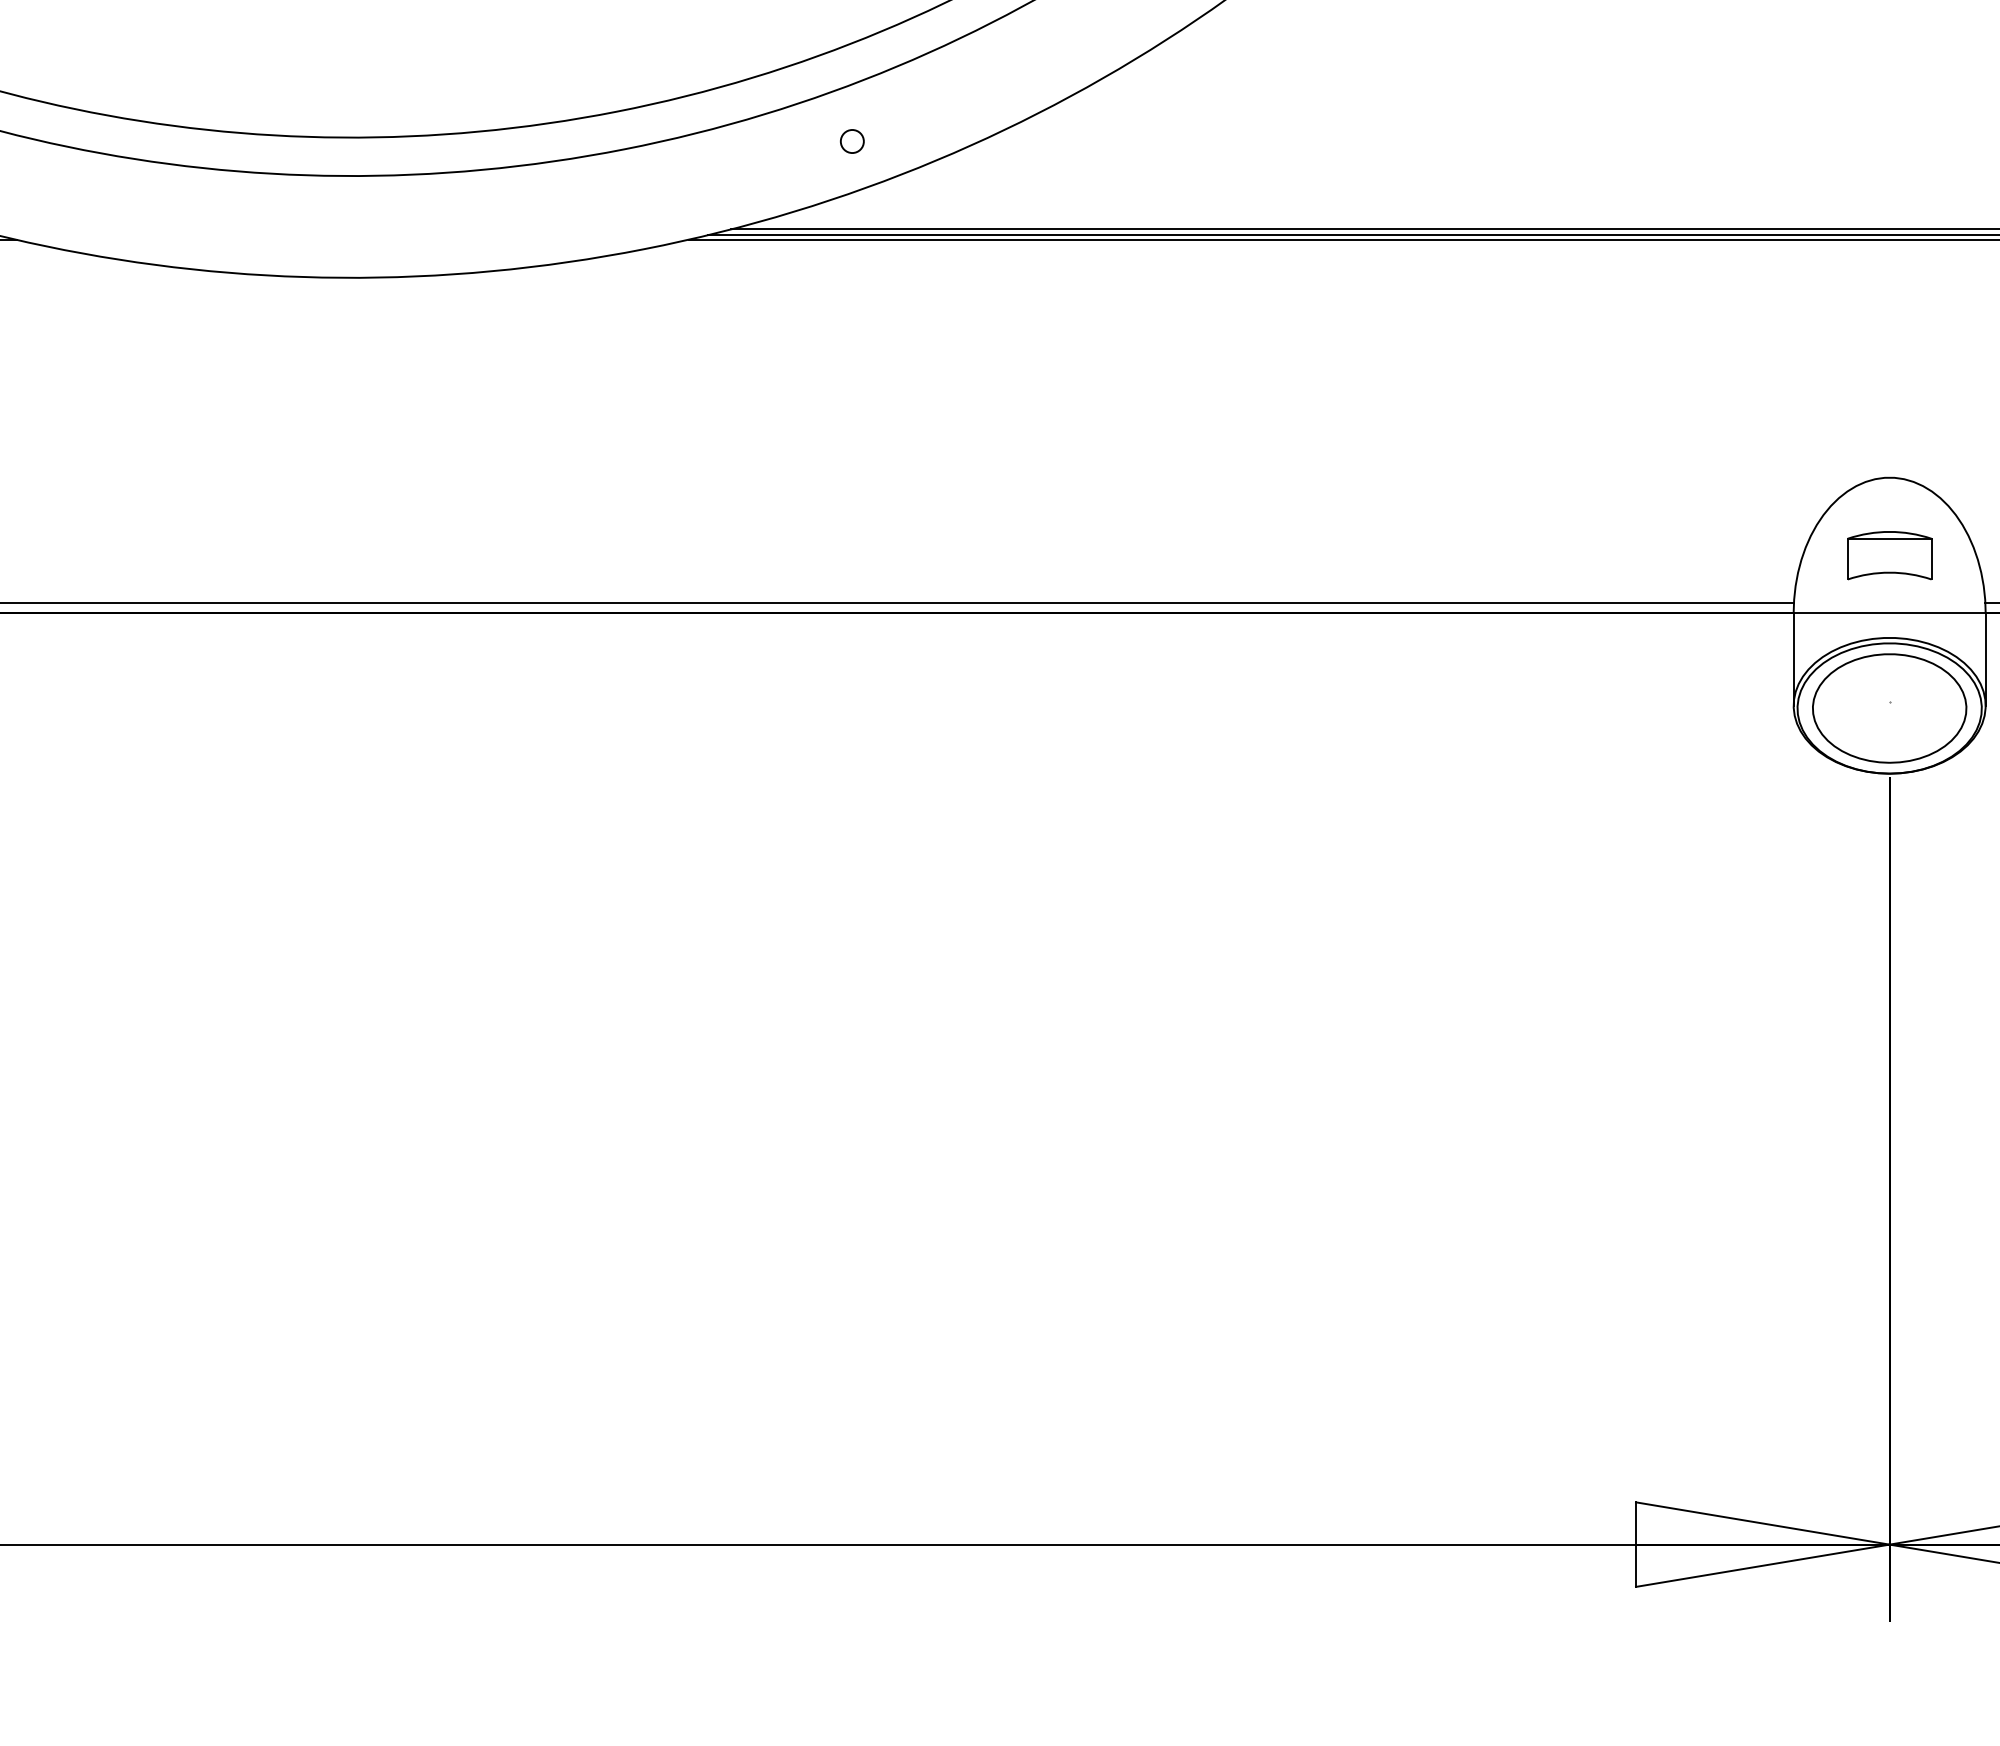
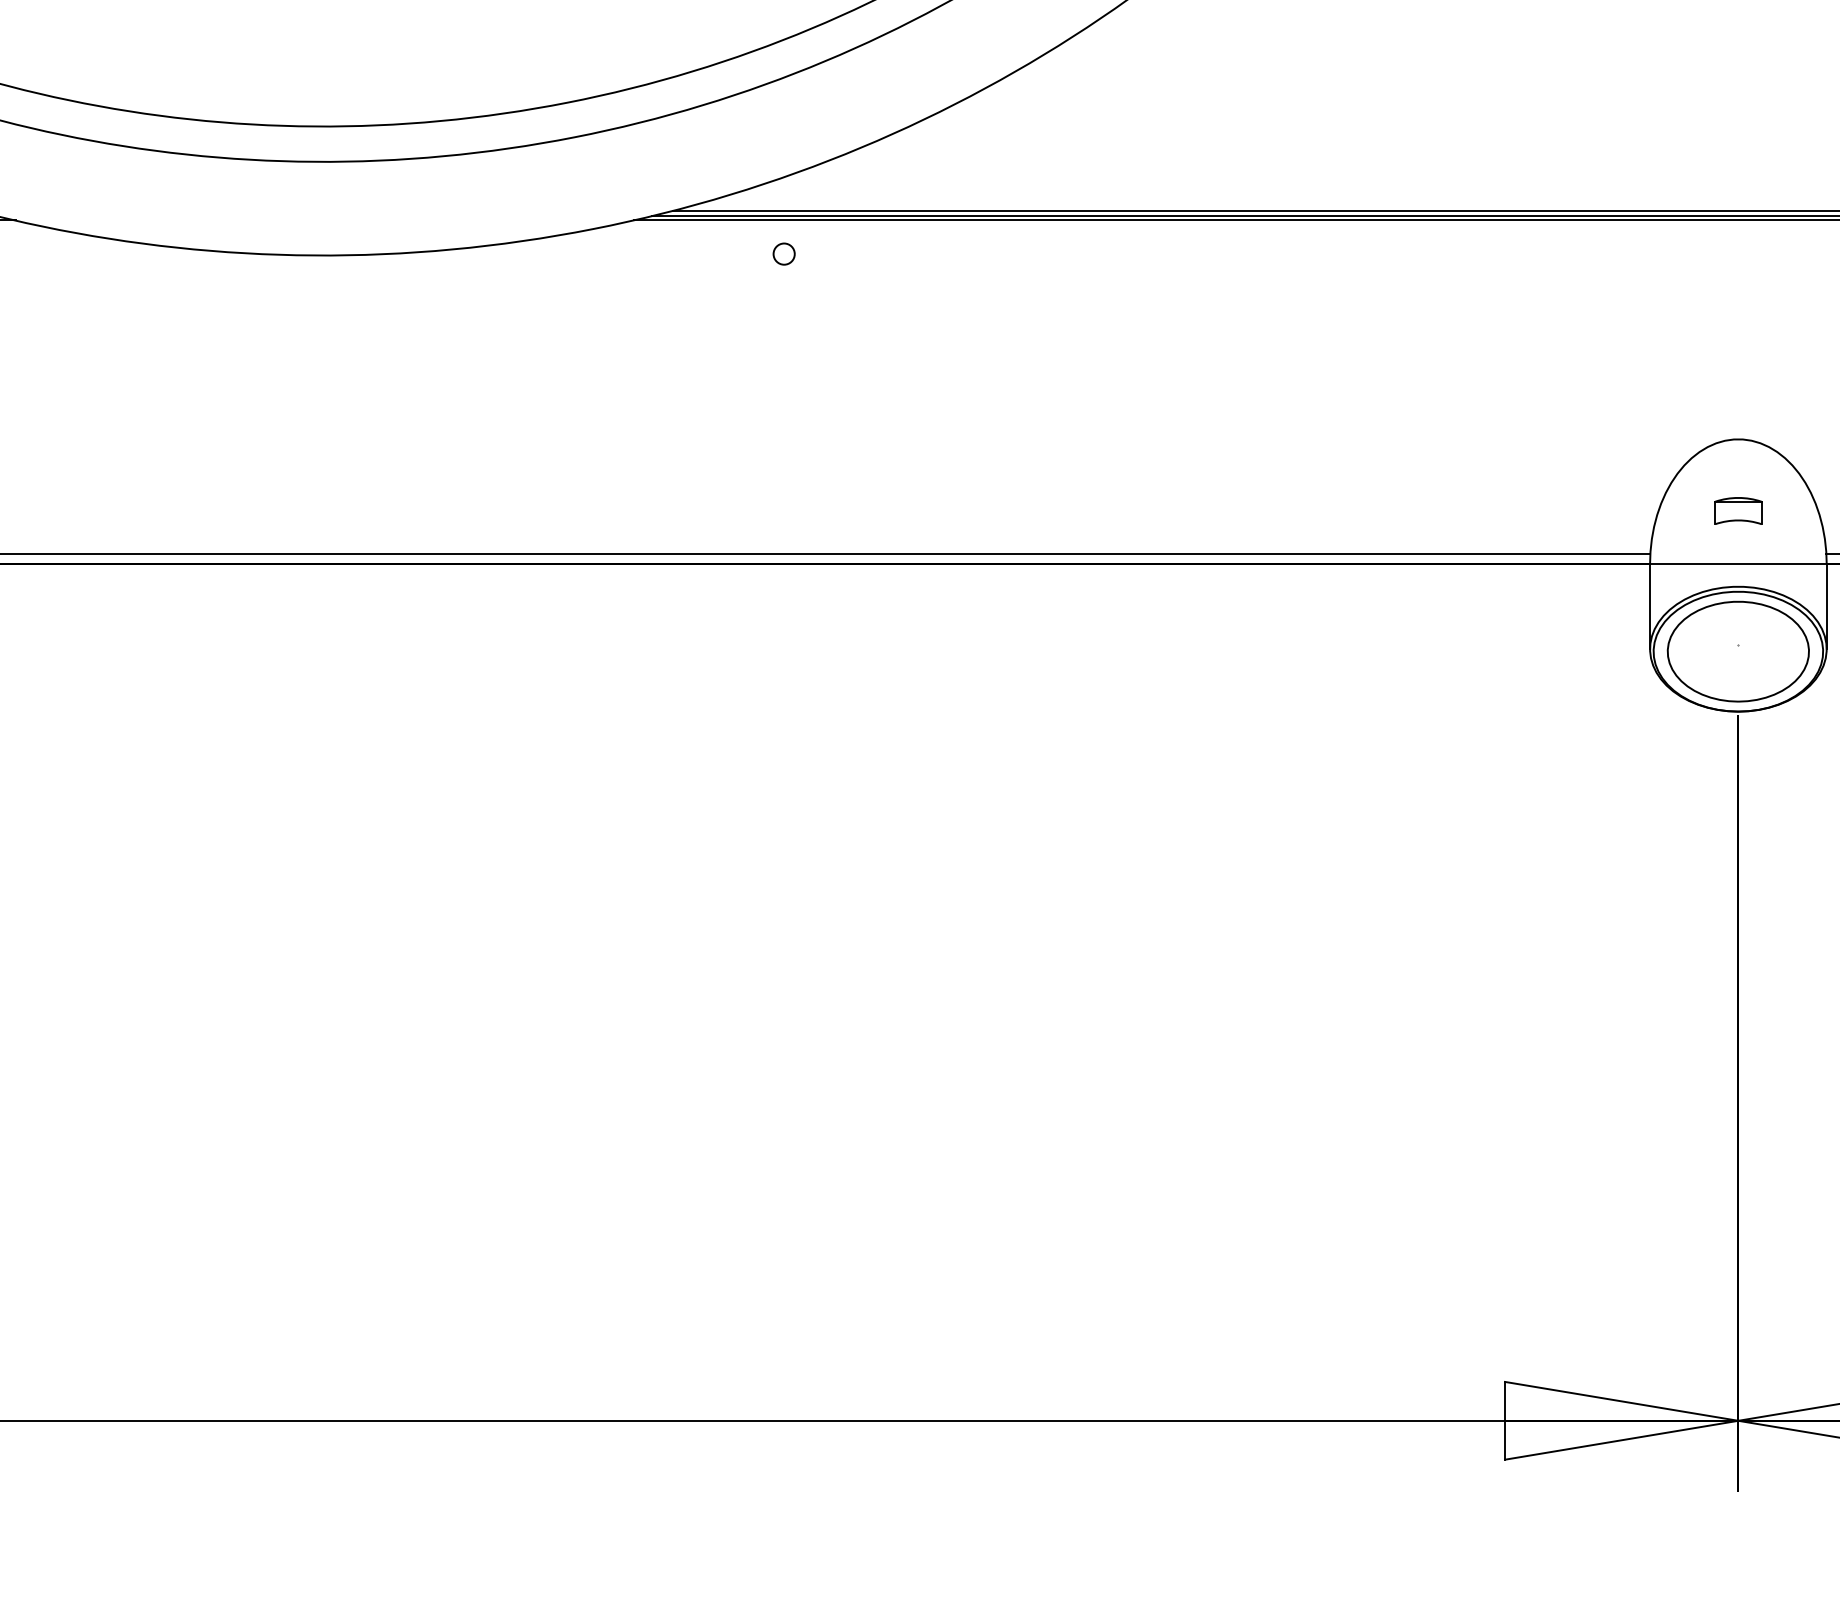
circle: (851, 140) -> (783, 253), moved
part: (1889, 555) -> (1738, 510), size x0.6

